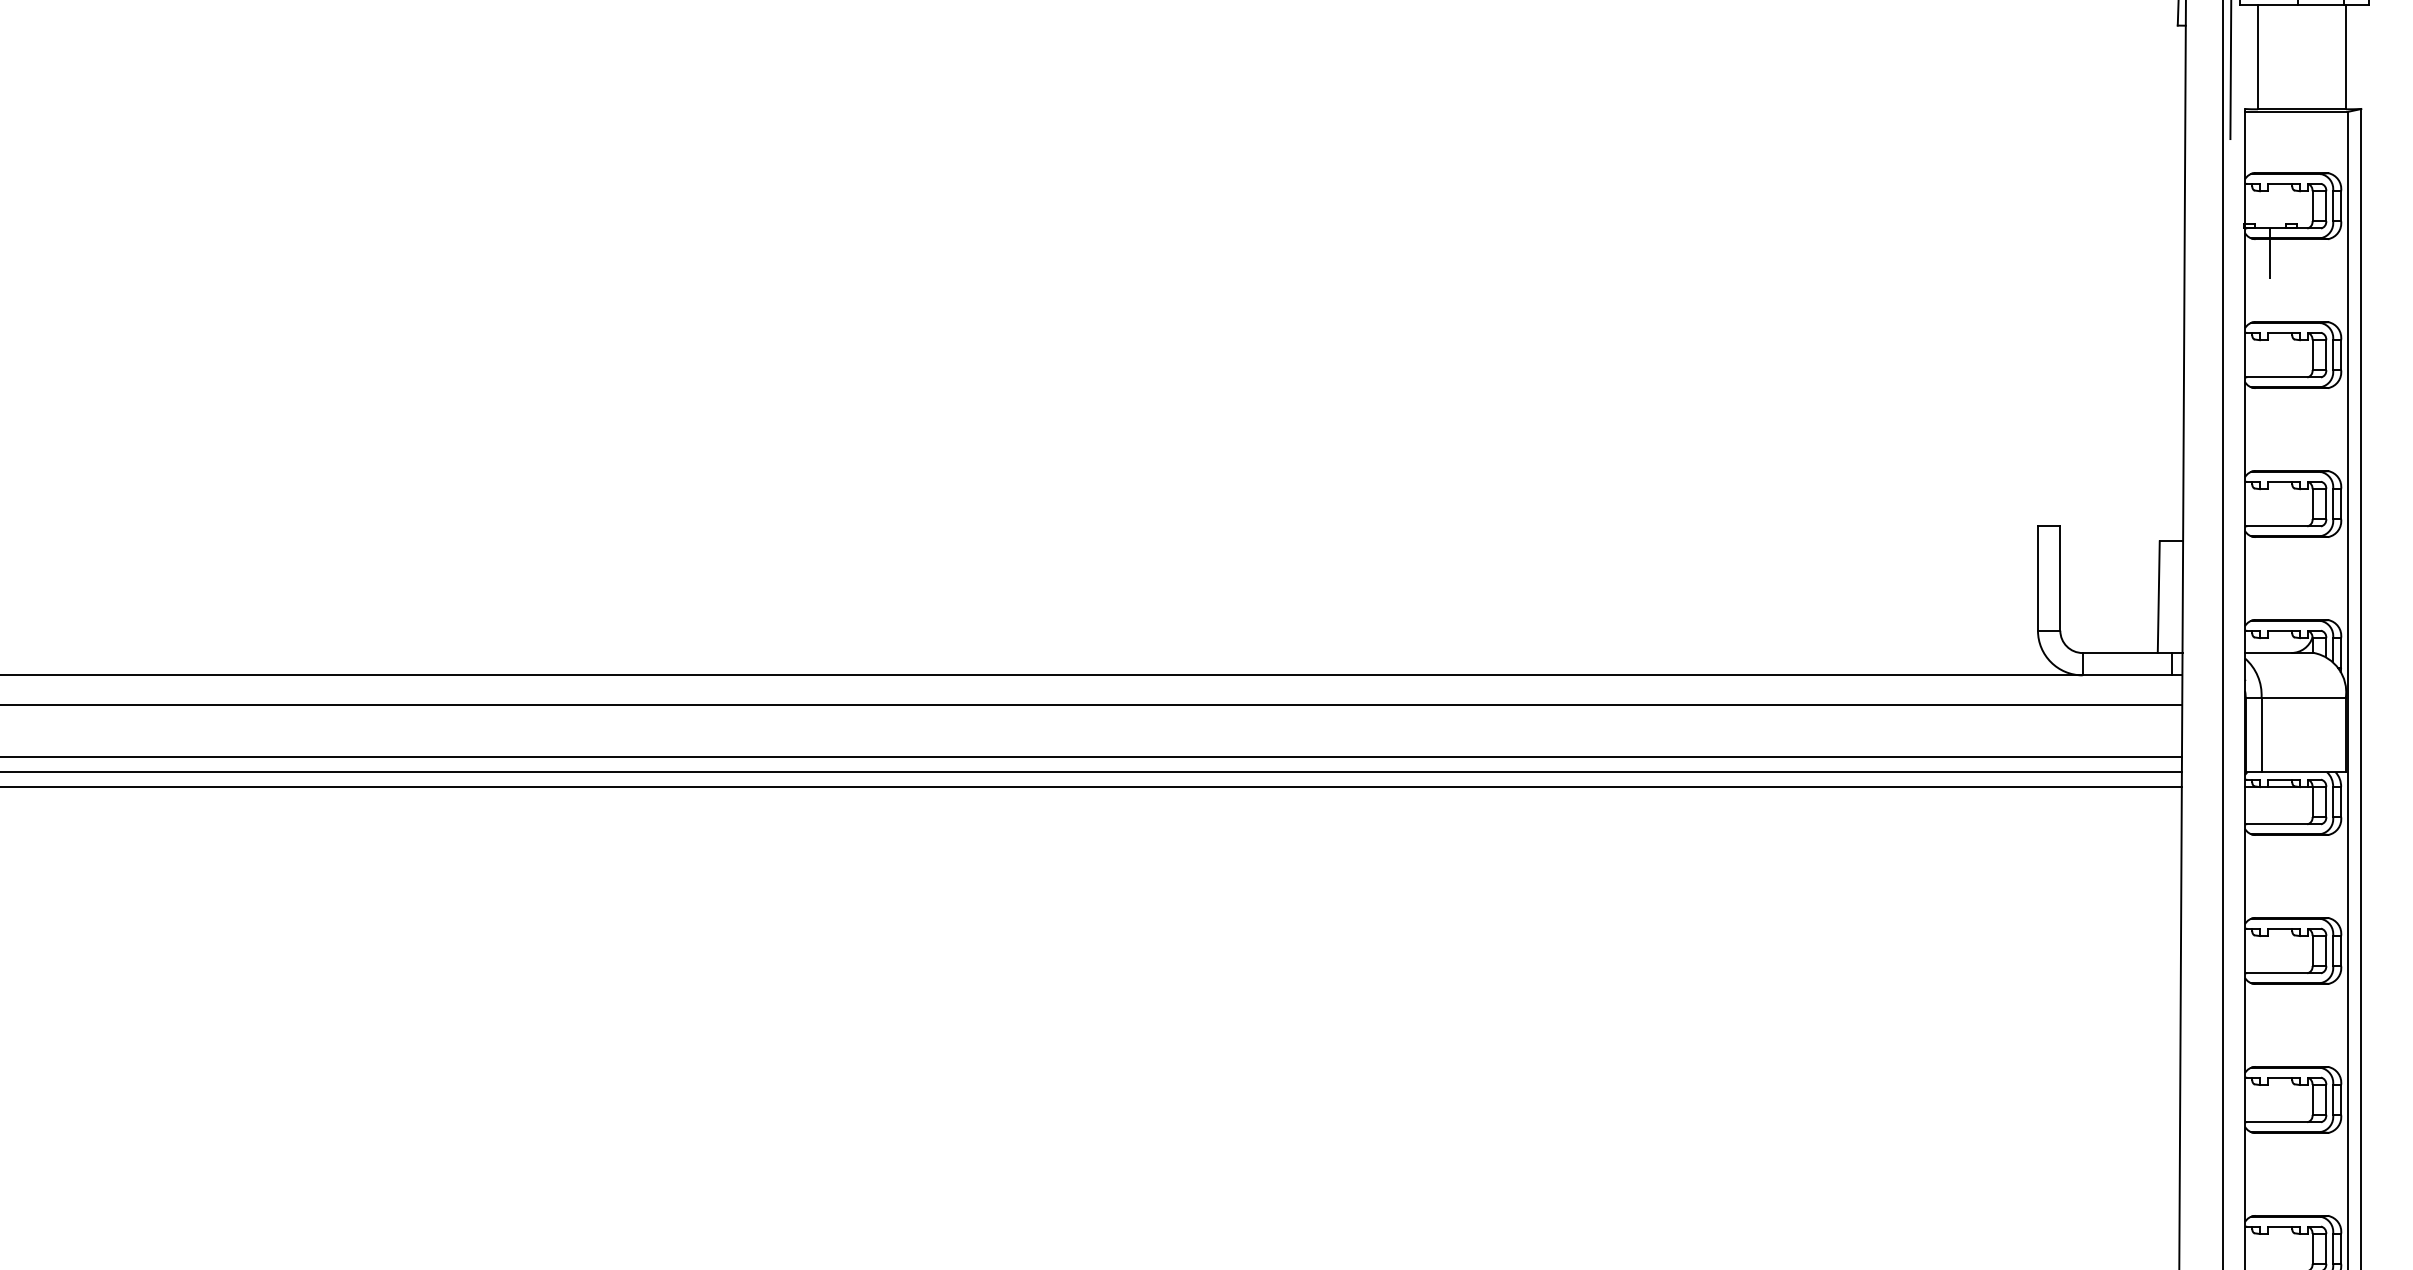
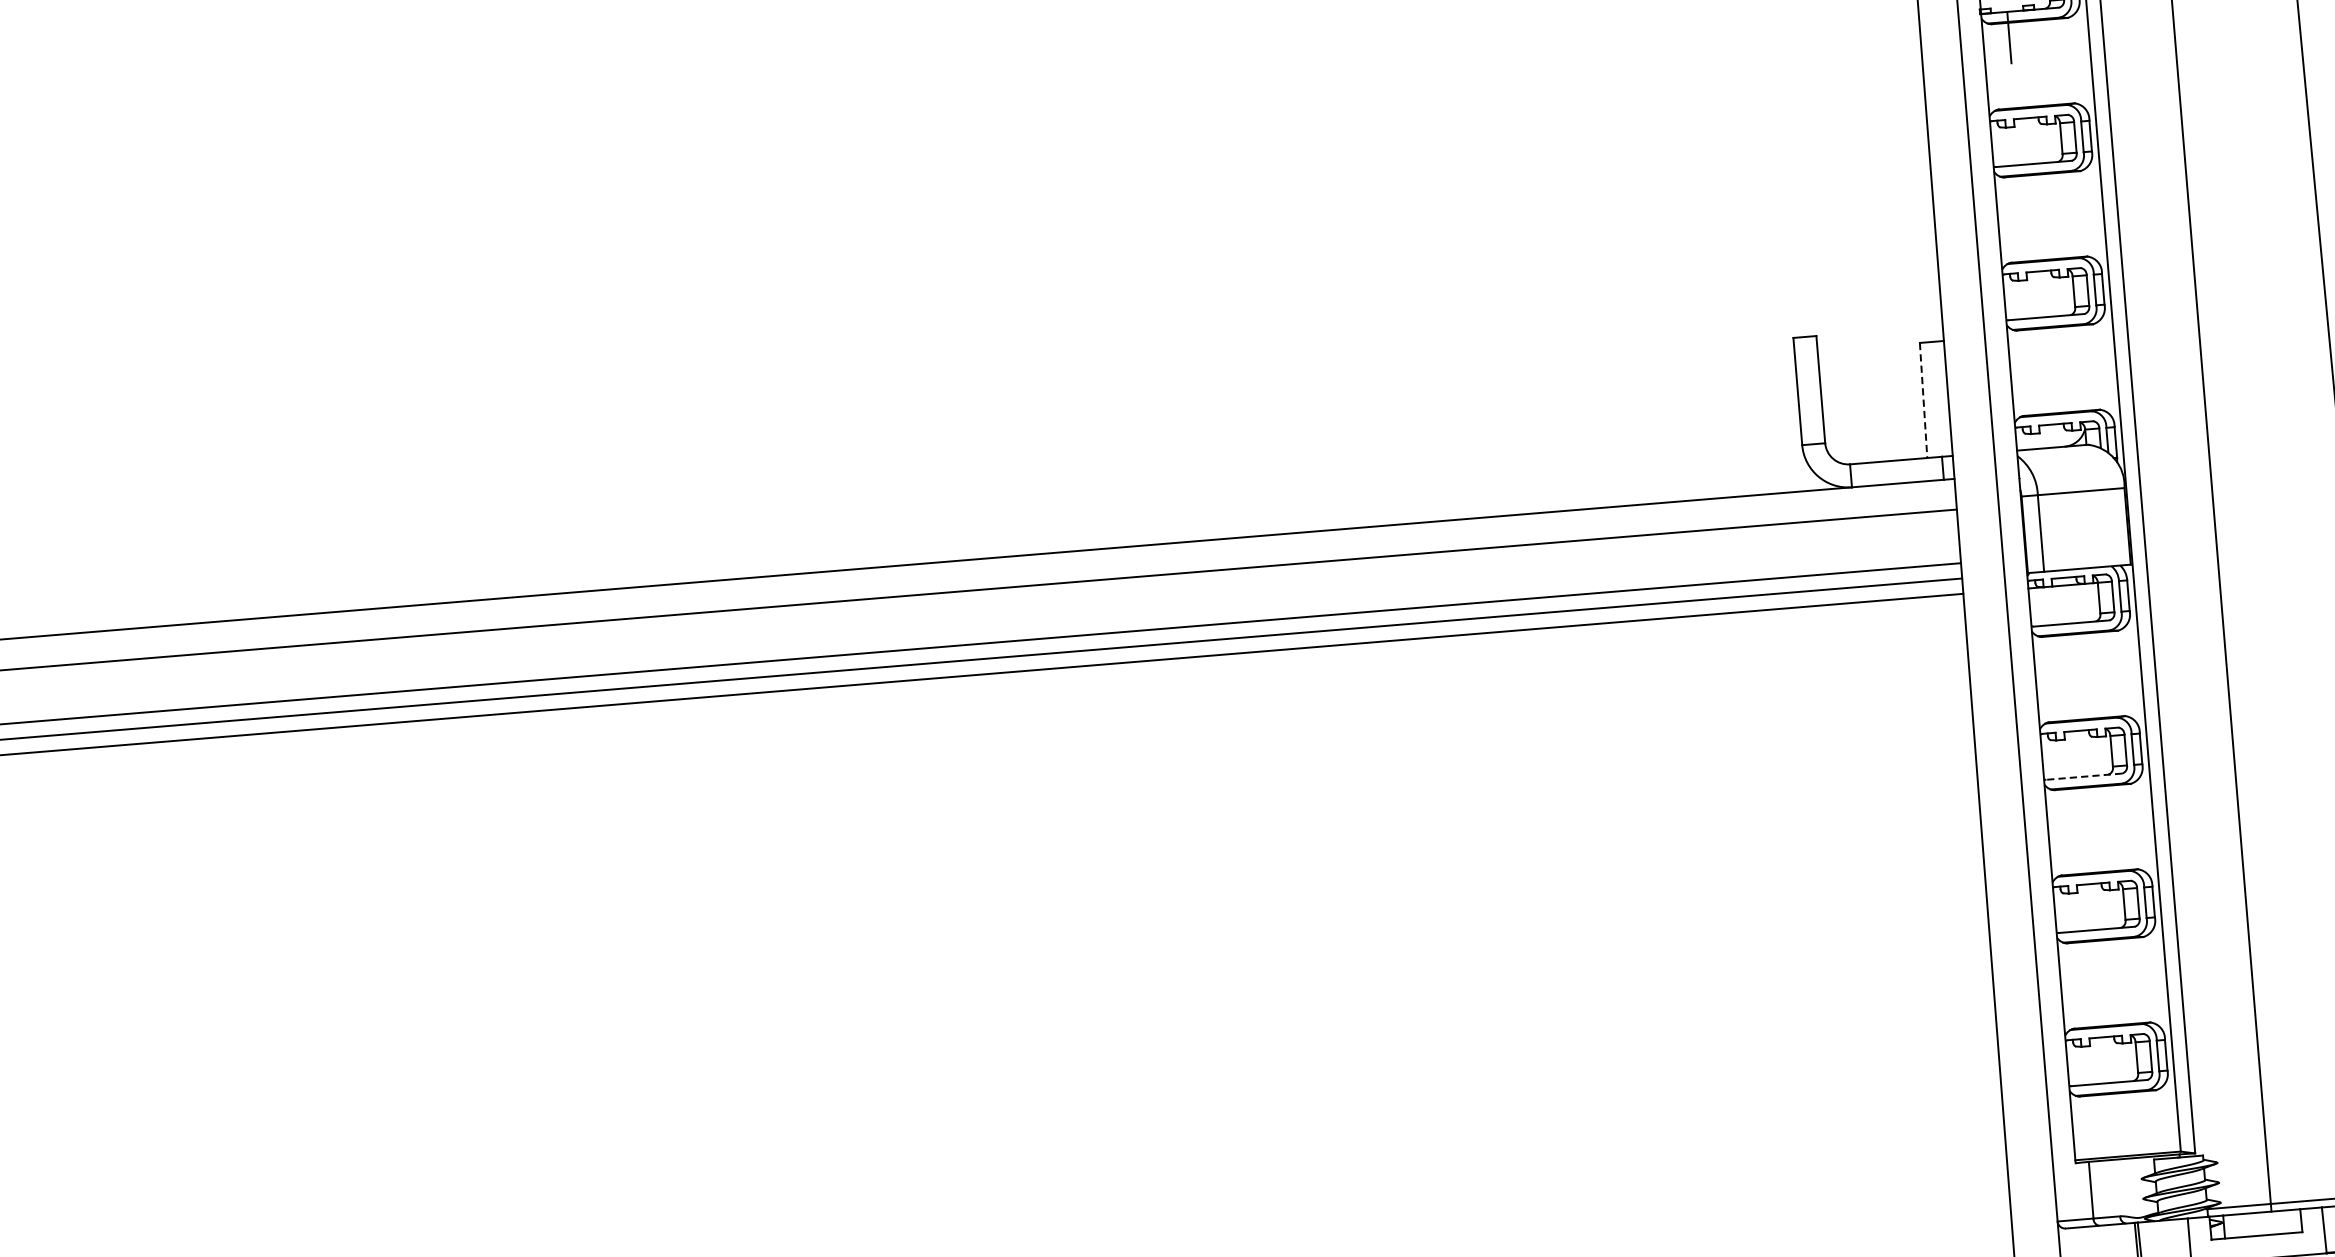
line: (2158, 597) -> (1923, 400), solid -> dashed
line: (2284, 973) -> (2084, 776), solid -> dashed

